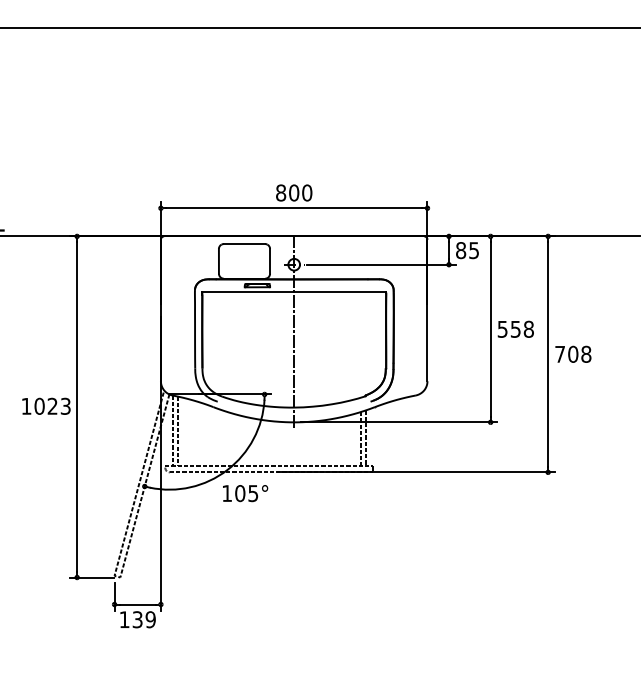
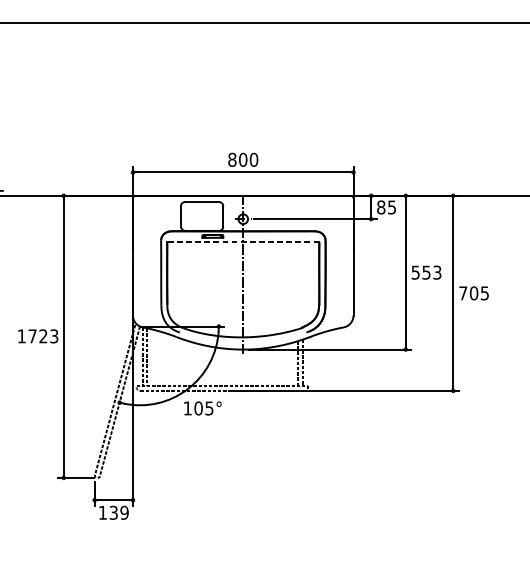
line: (294, 292) -> (243, 242), solid -> dashed
text: (528, 328) -> (437, 271), 558 -> 553
text: (586, 353) -> (485, 292), 708 -> 705
text: (39, 405) -> (32, 335), 1023 -> 1723

